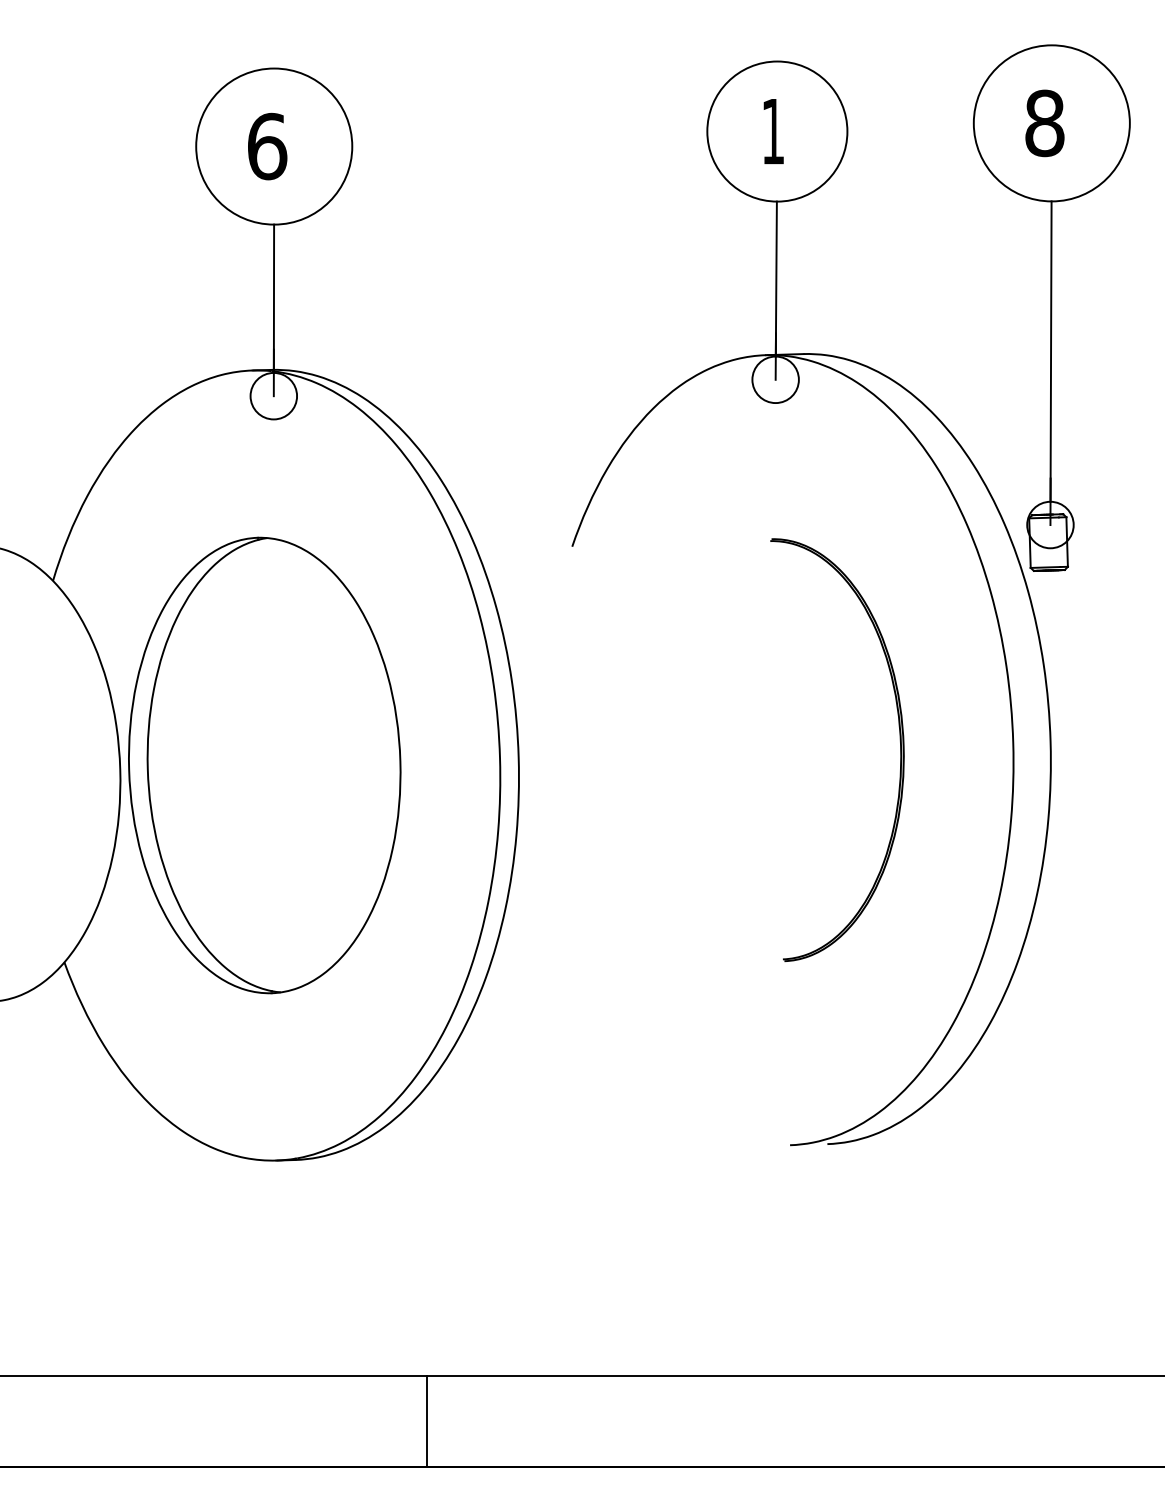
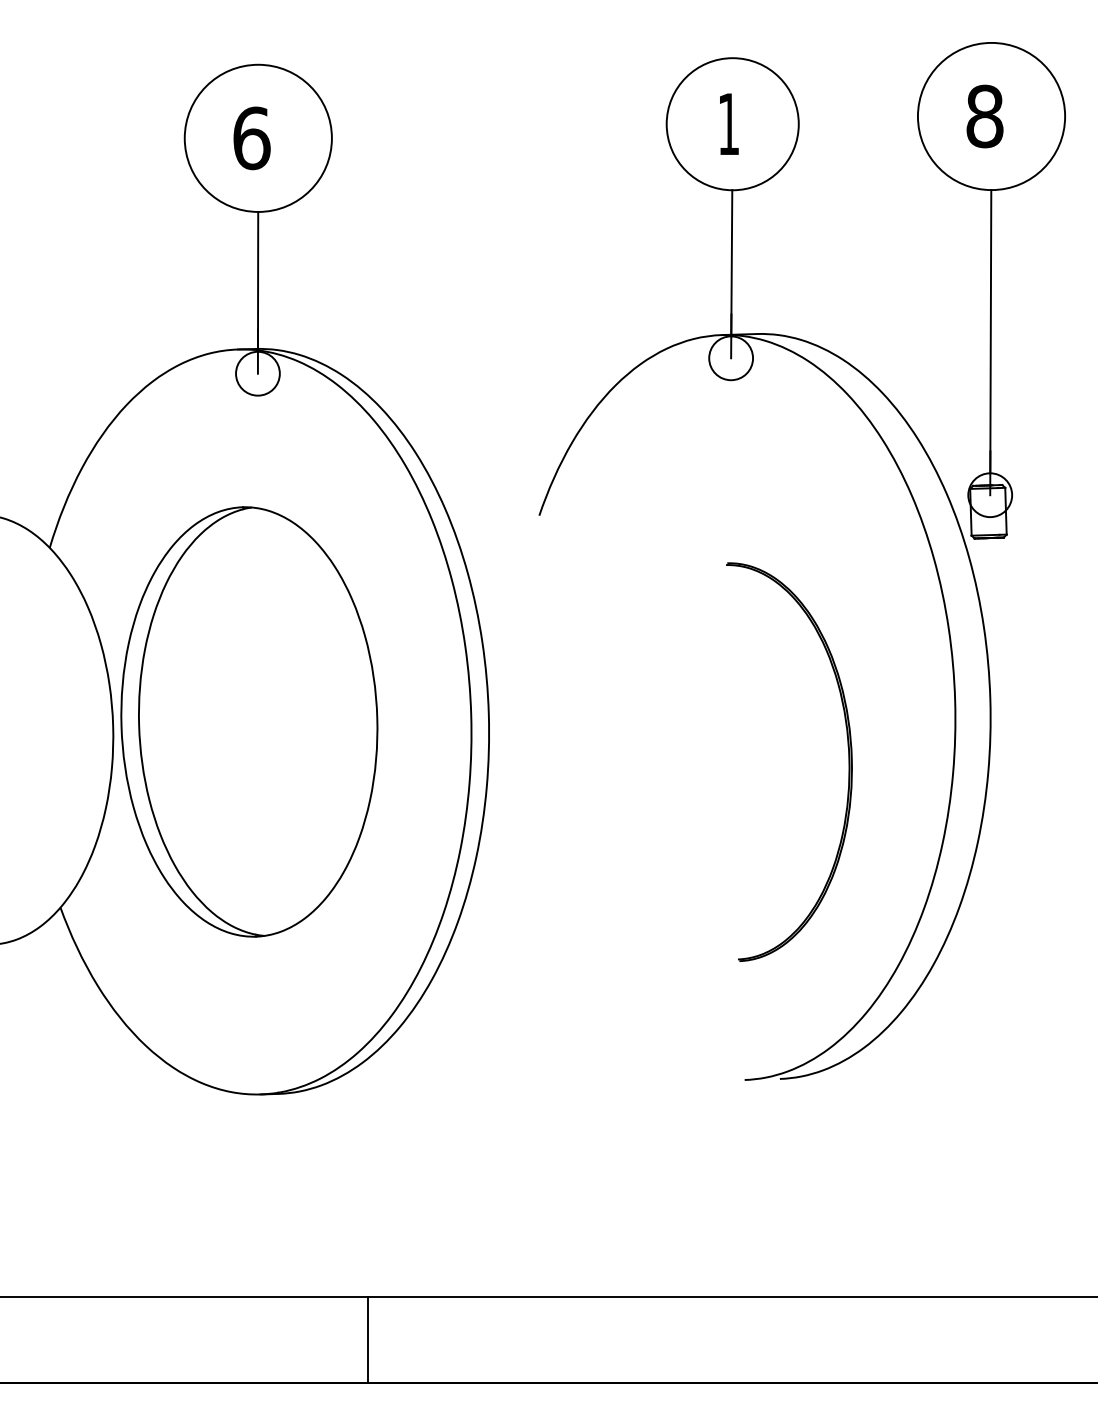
part: (899, 740) -> (847, 753), moved
line: (427, 1420) -> (367, 1339), moved

